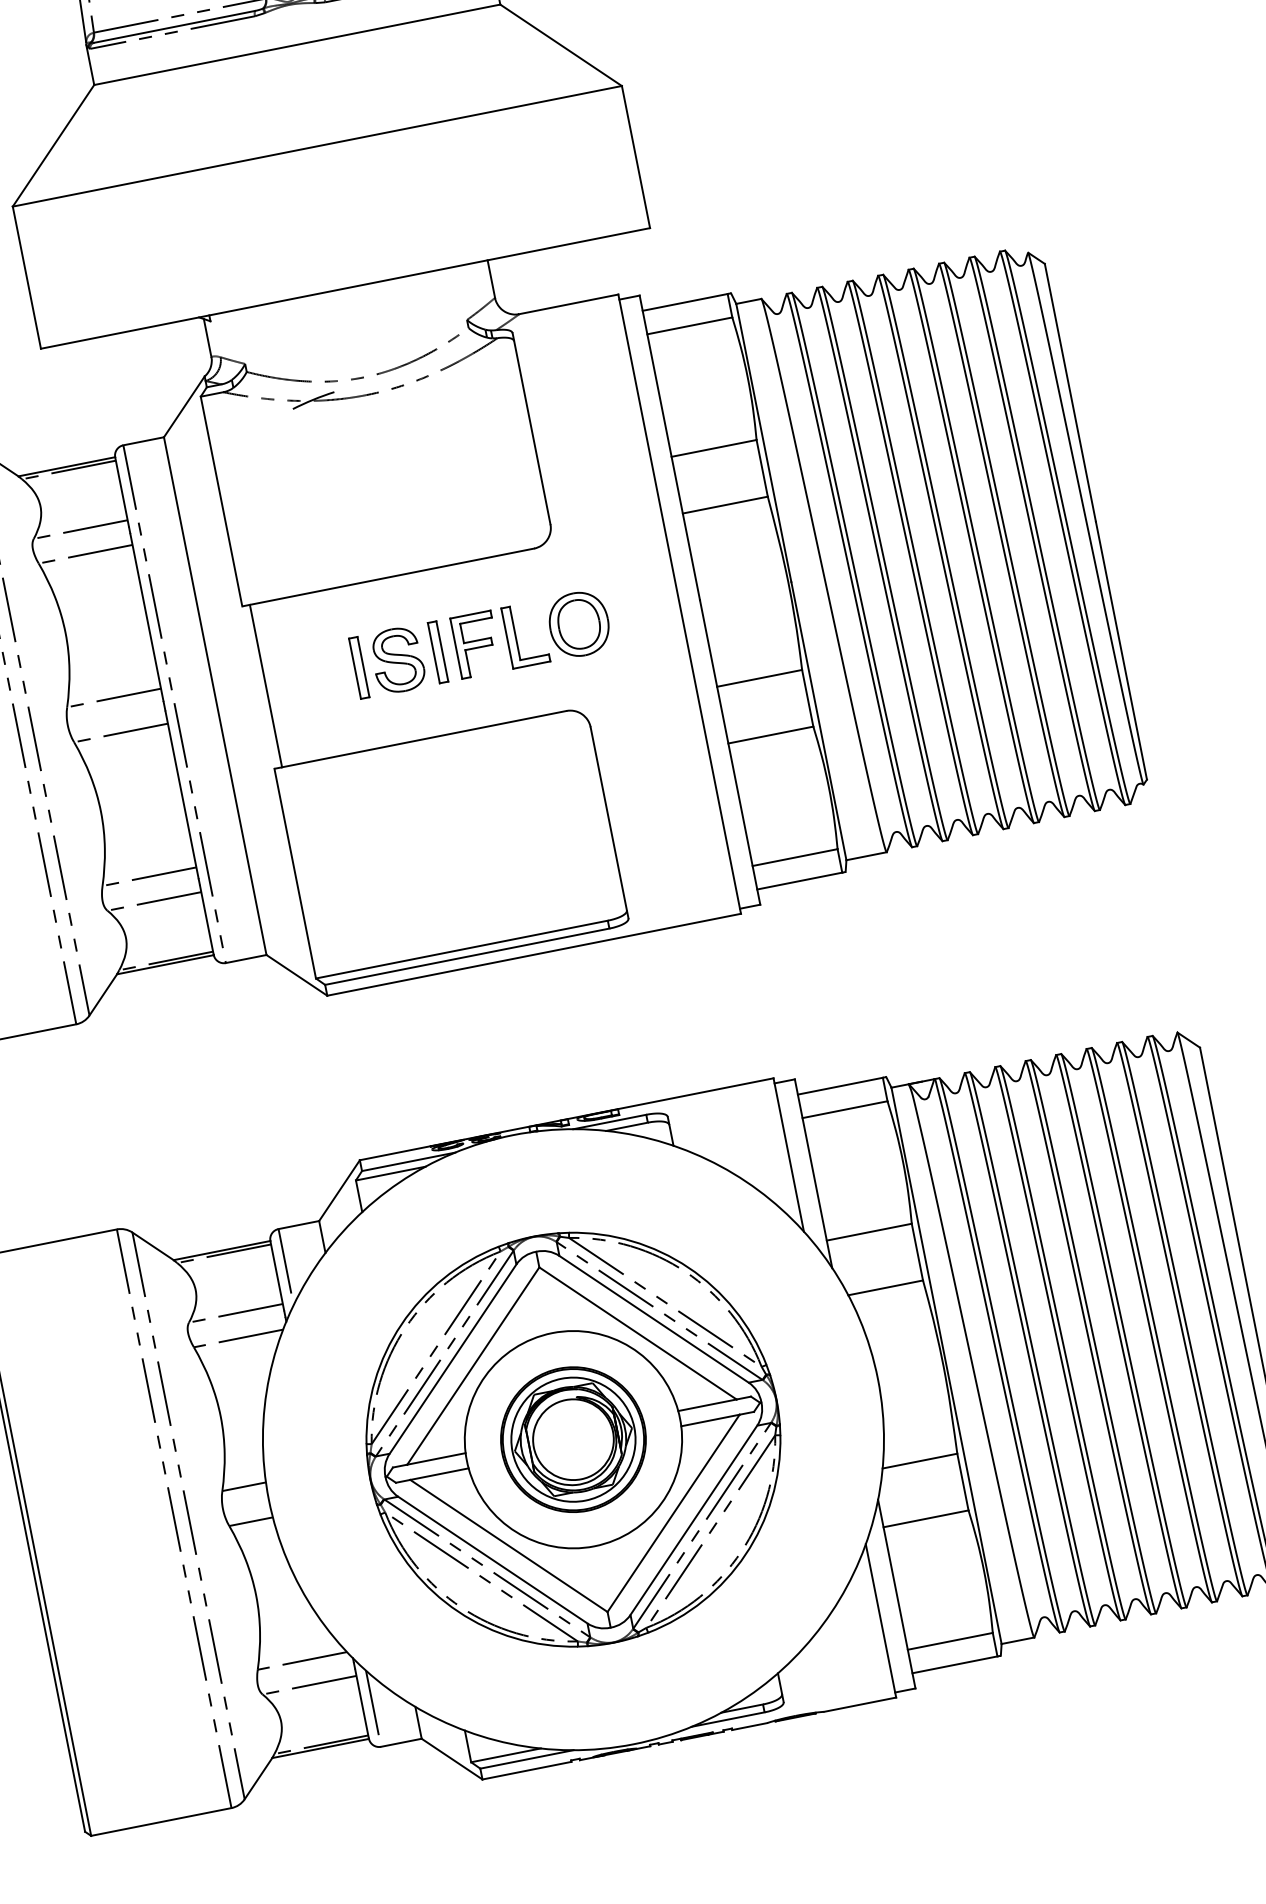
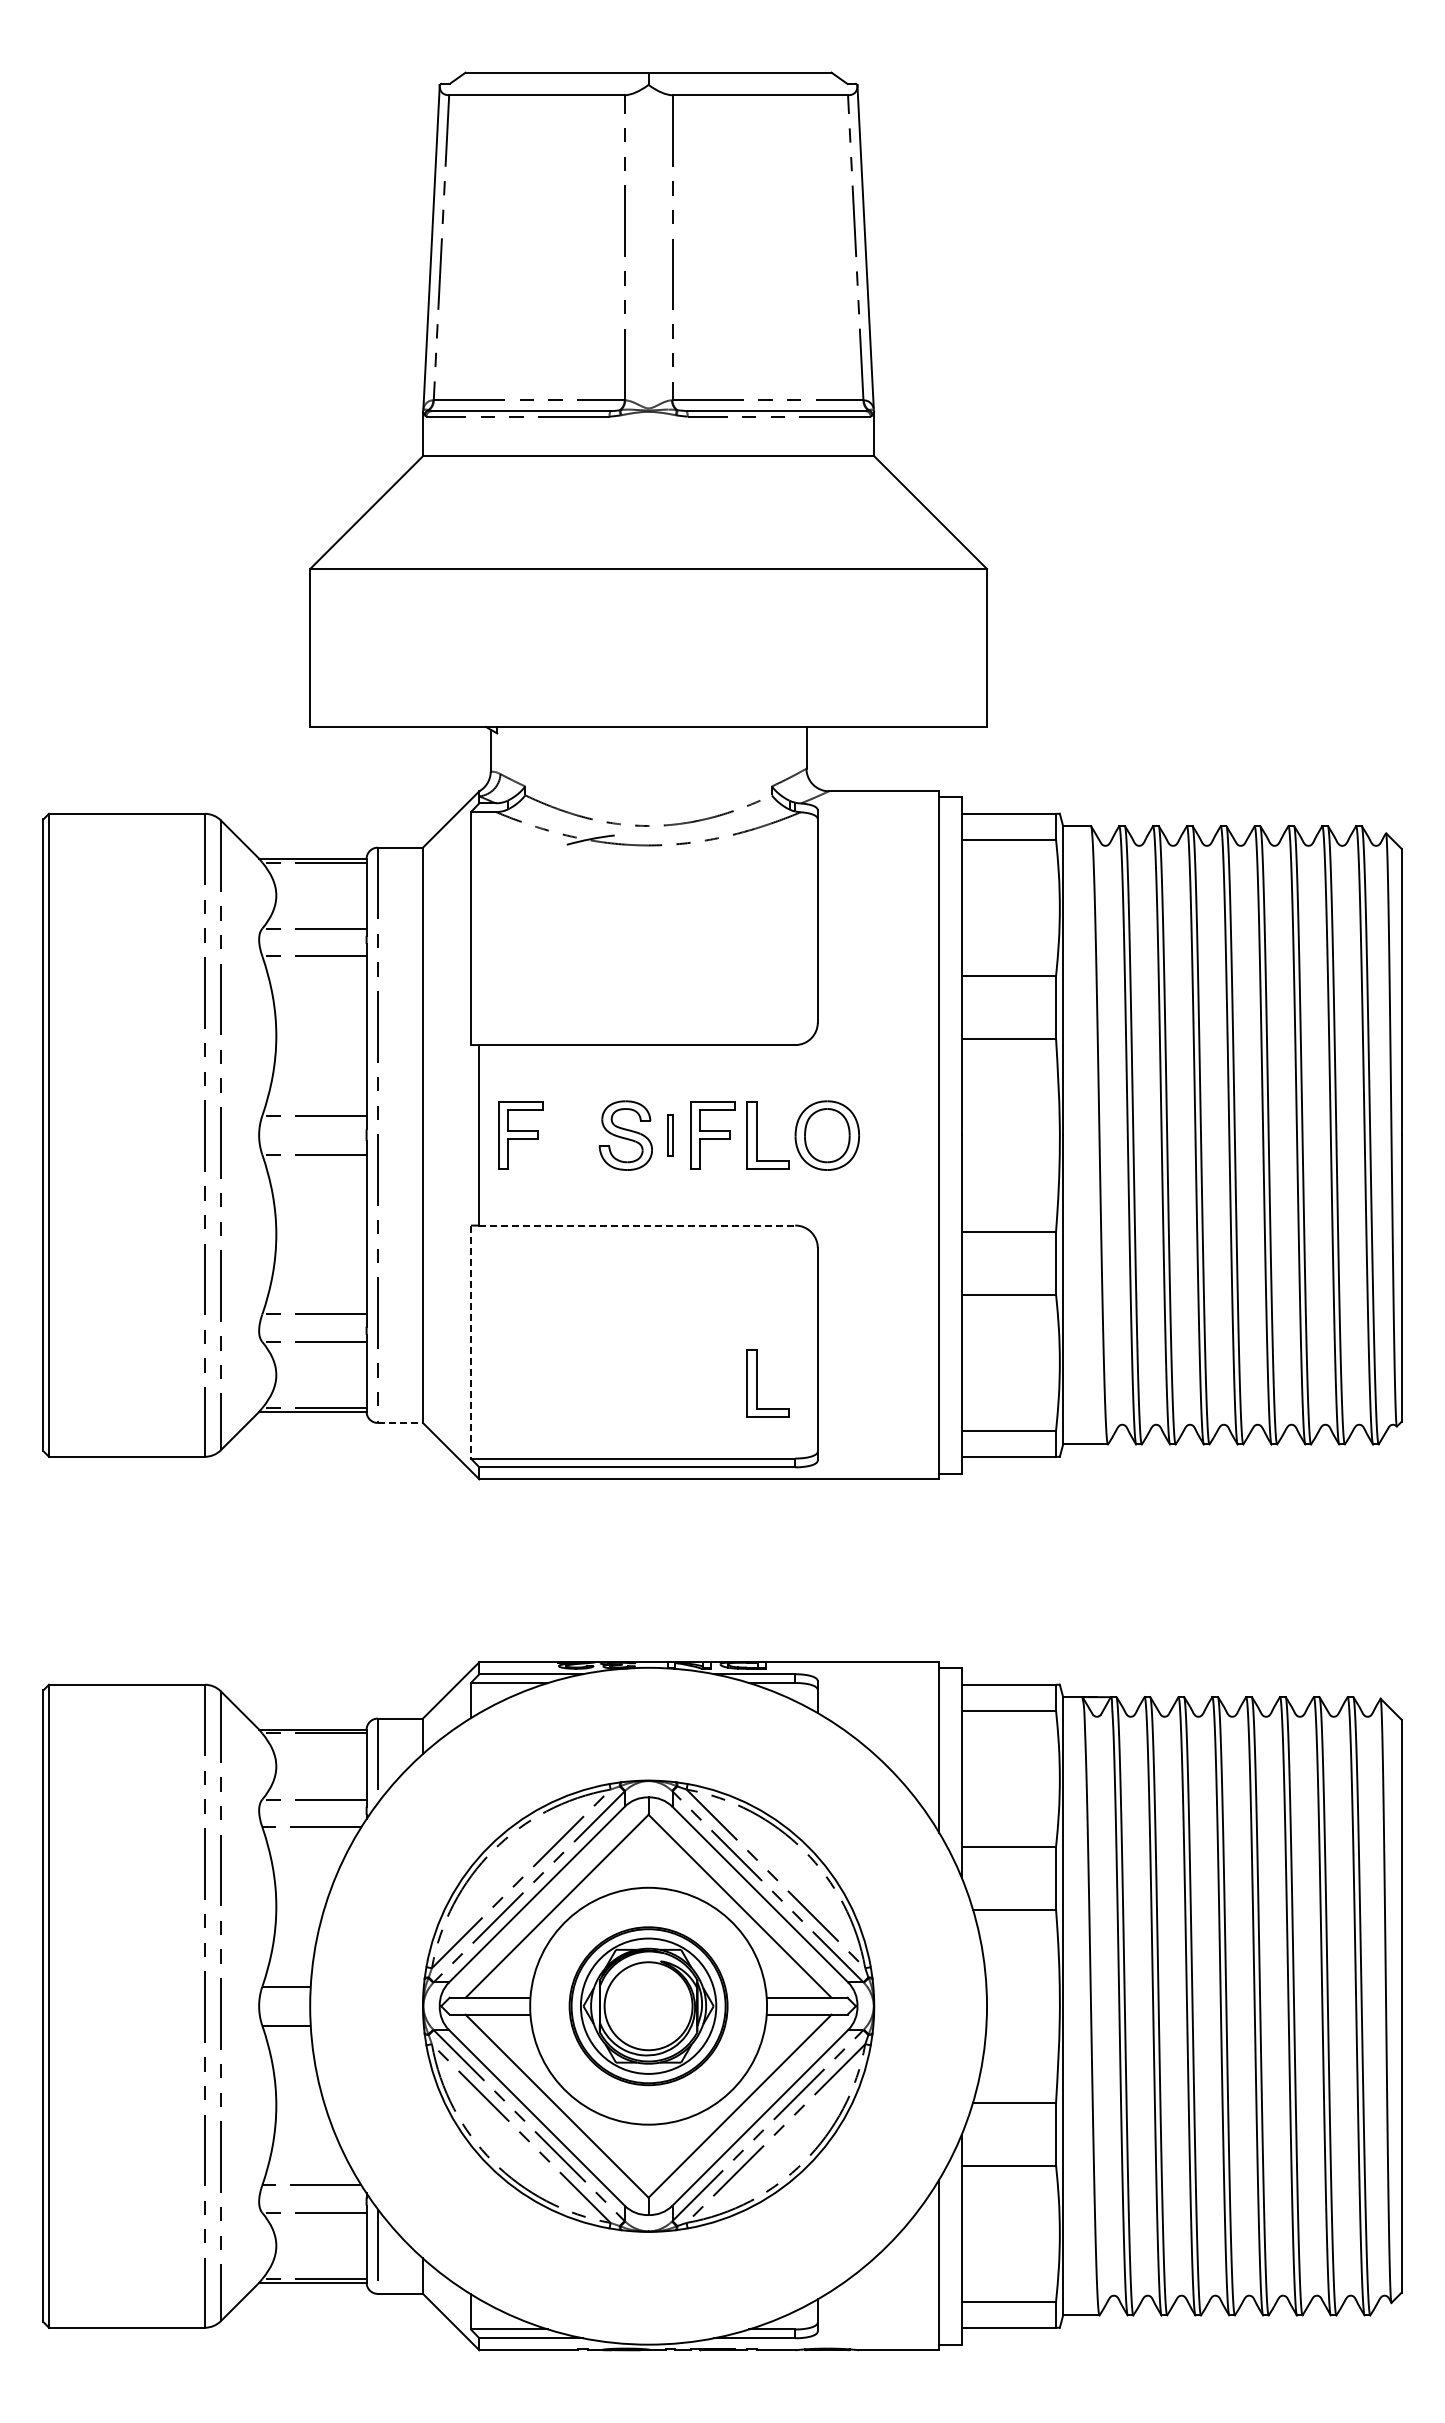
part: (438, 652) -> (670, 1135), size x0.6
part: (358, 667) -> (582, 1135), removed
part: (303, 678) -> (520, 1135), added
line: (424, 739) -> (637, 1225), solid -> dashed
part: (560, 859) -> (757, 1383), added
line: (294, 874) -> (470, 1342), solid -> dashed
line: (246, 958) -> (400, 1422), solid -> dashed

